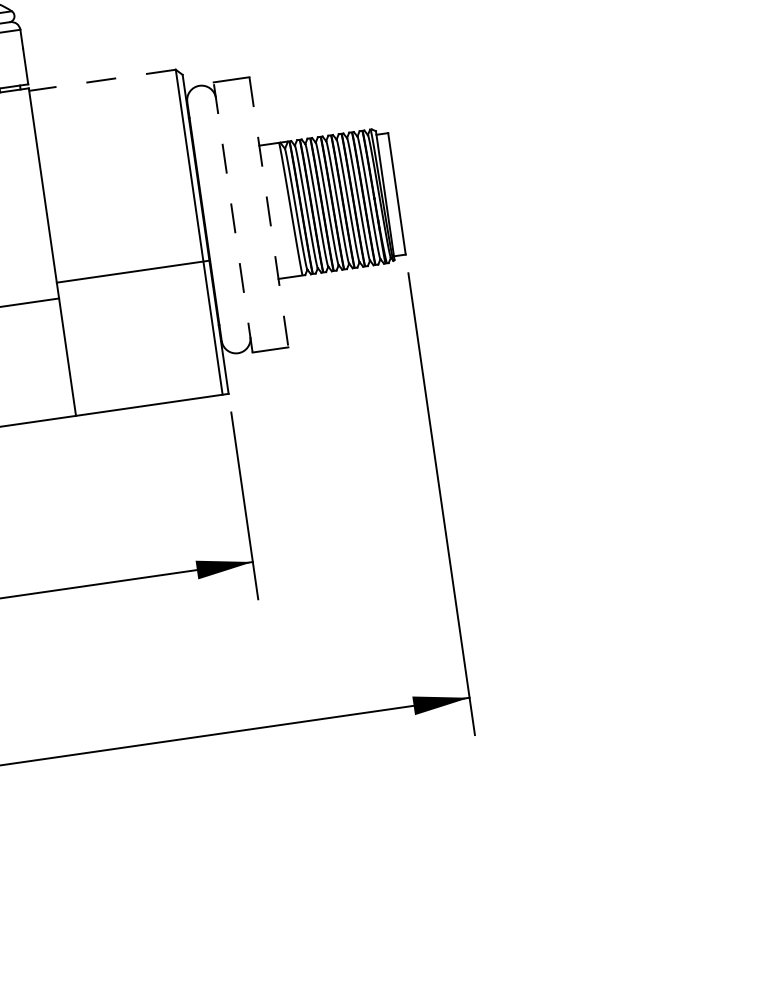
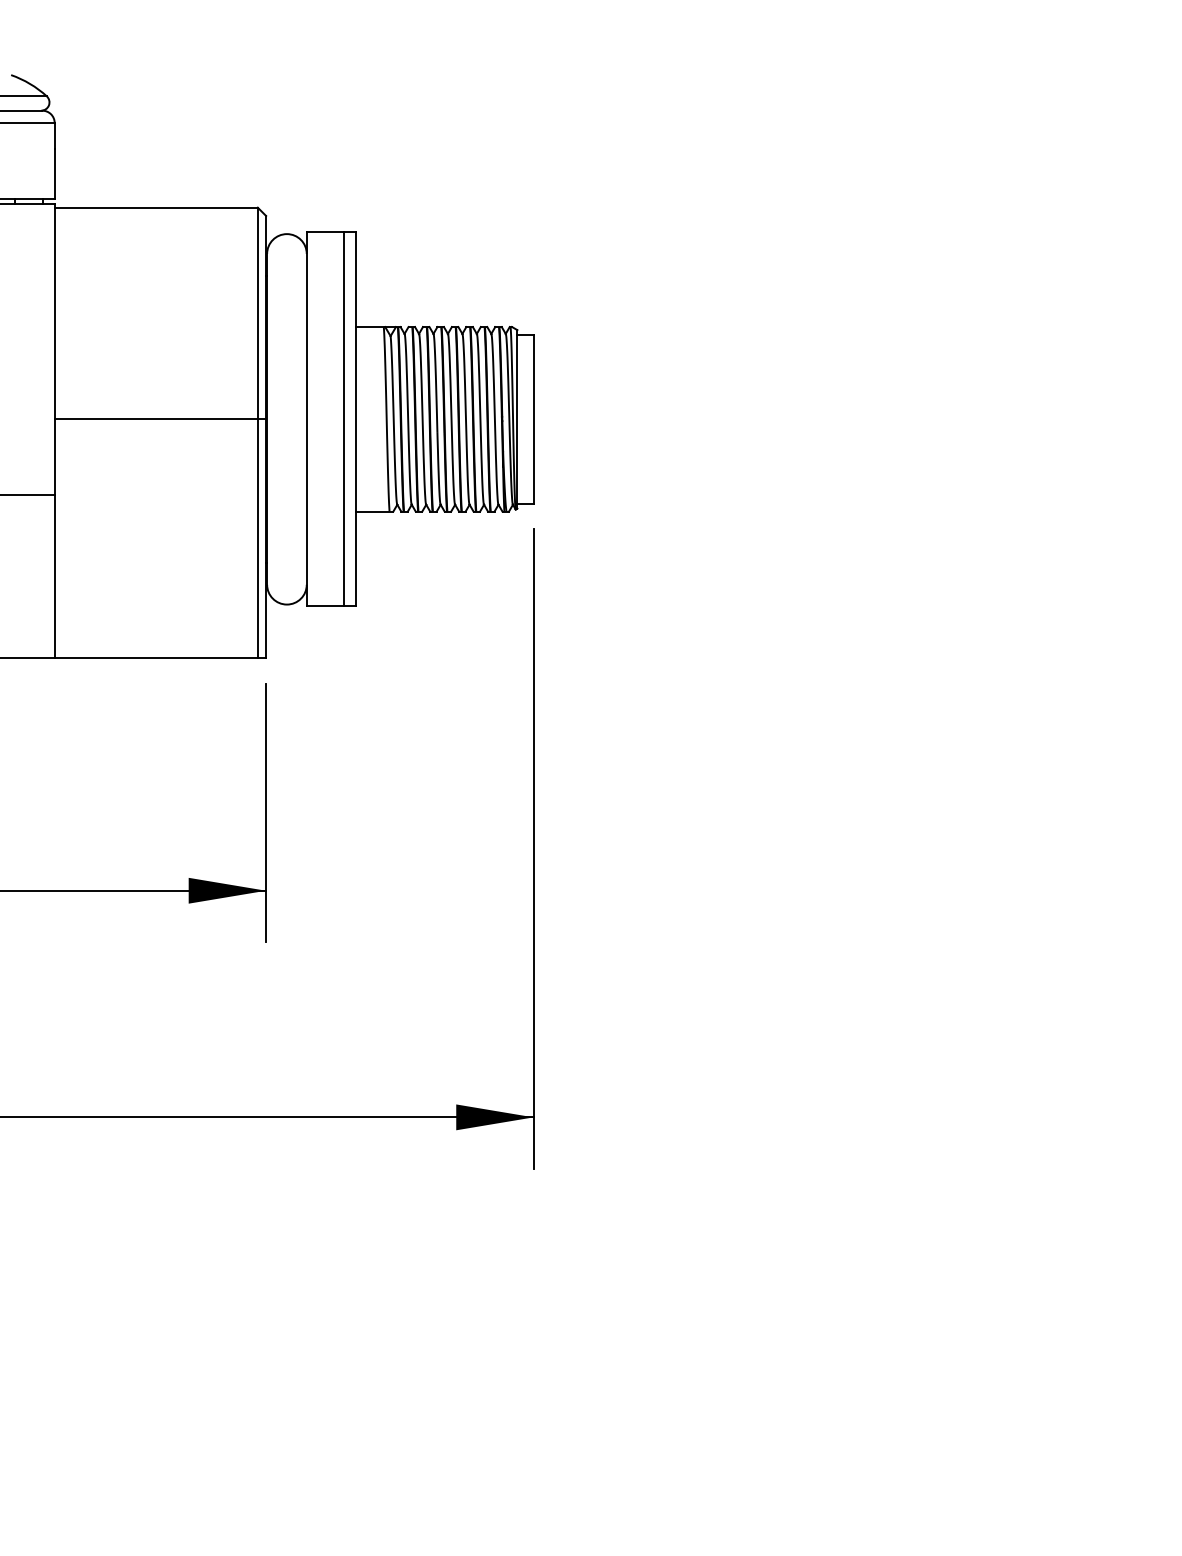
line: (102, 80) -> (156, 207), dashed -> solid
line: (269, 212) -> (356, 419), dashed -> solid
line: (259, 213) -> (343, 419), added
line: (232, 216) -> (306, 418), dashed -> solid
line: (133, 271) -> (160, 419), moved

